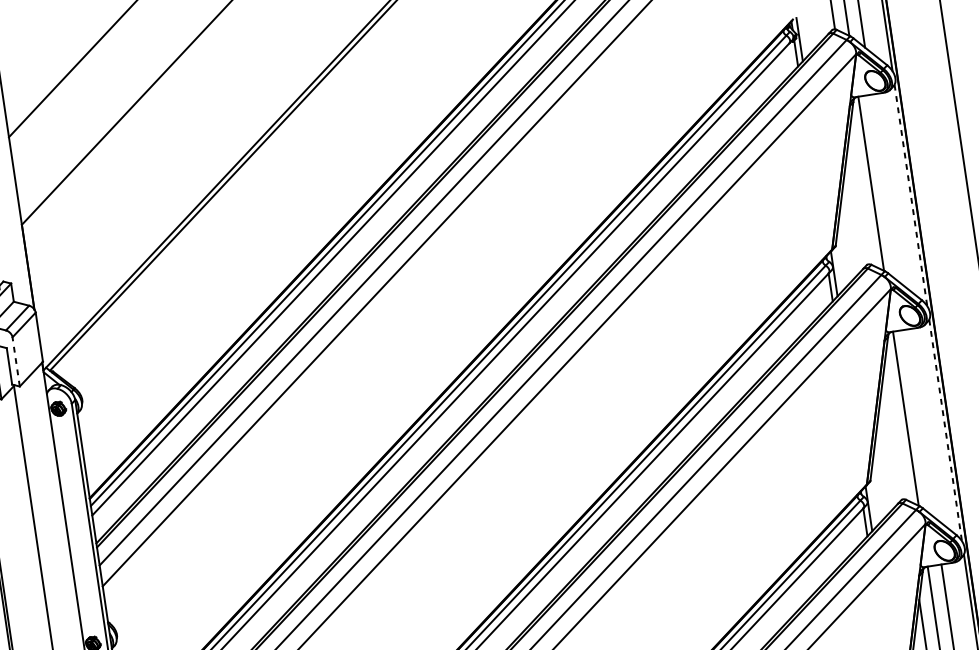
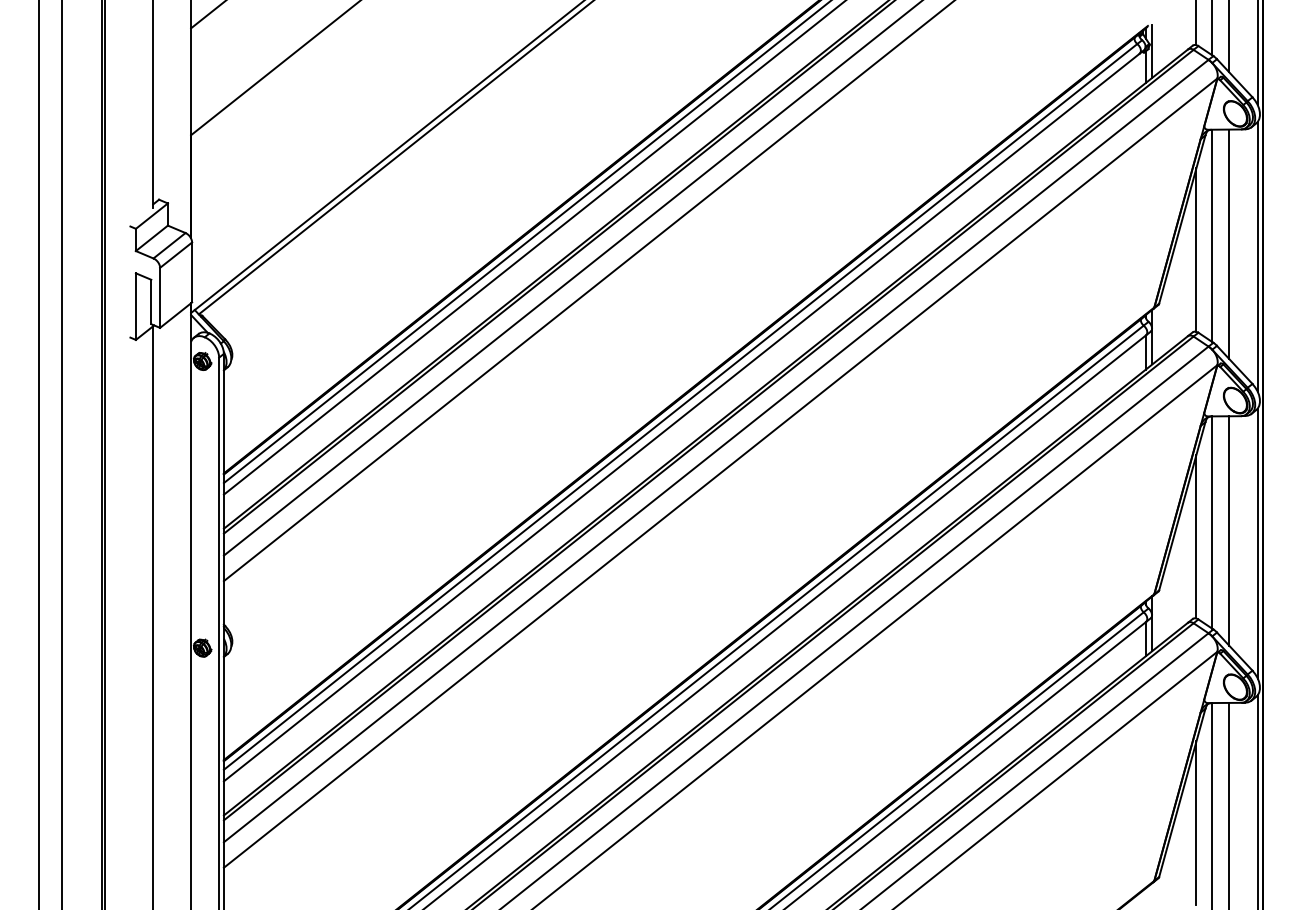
line: (886, 187) -> (1229, 243), added
line: (910, 195) -> (1257, 256), dashed -> solid
line: (859, 196) -> (1196, 249), added
line: (16, 361) -> (160, 297), dashed -> solid
line: (920, 423) -> (1229, 530), added
line: (945, 431) -> (1257, 544), dashed -> solid
line: (894, 432) -> (1196, 536), added

